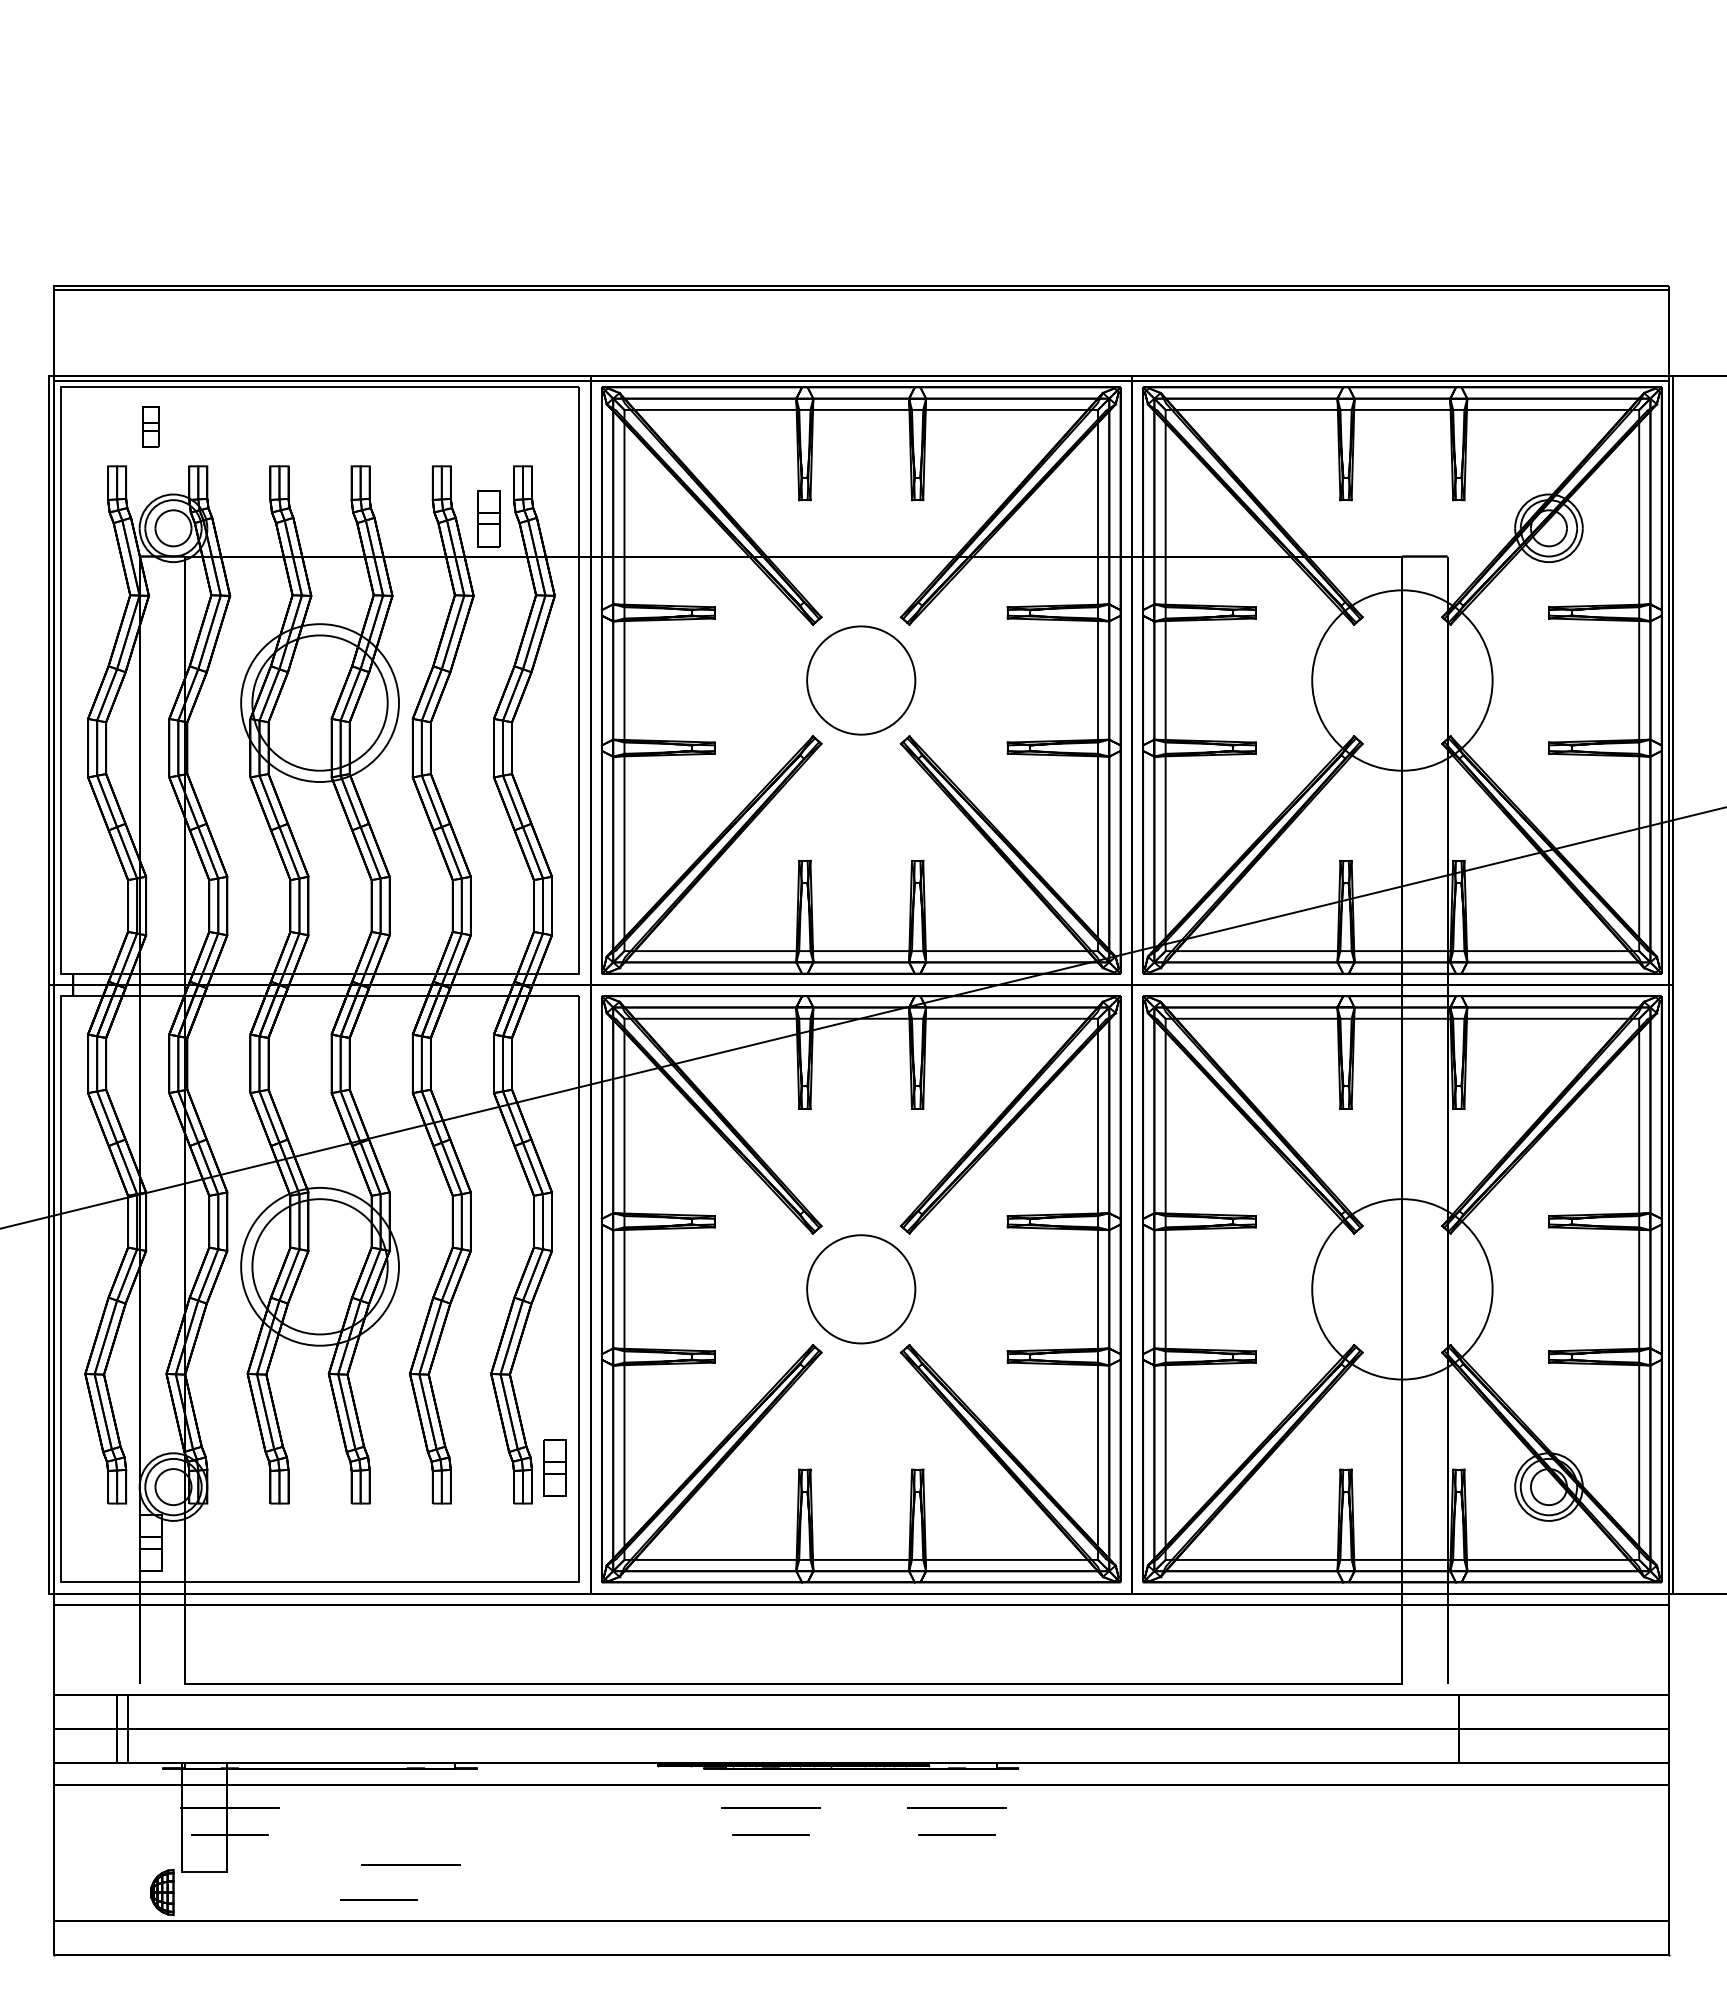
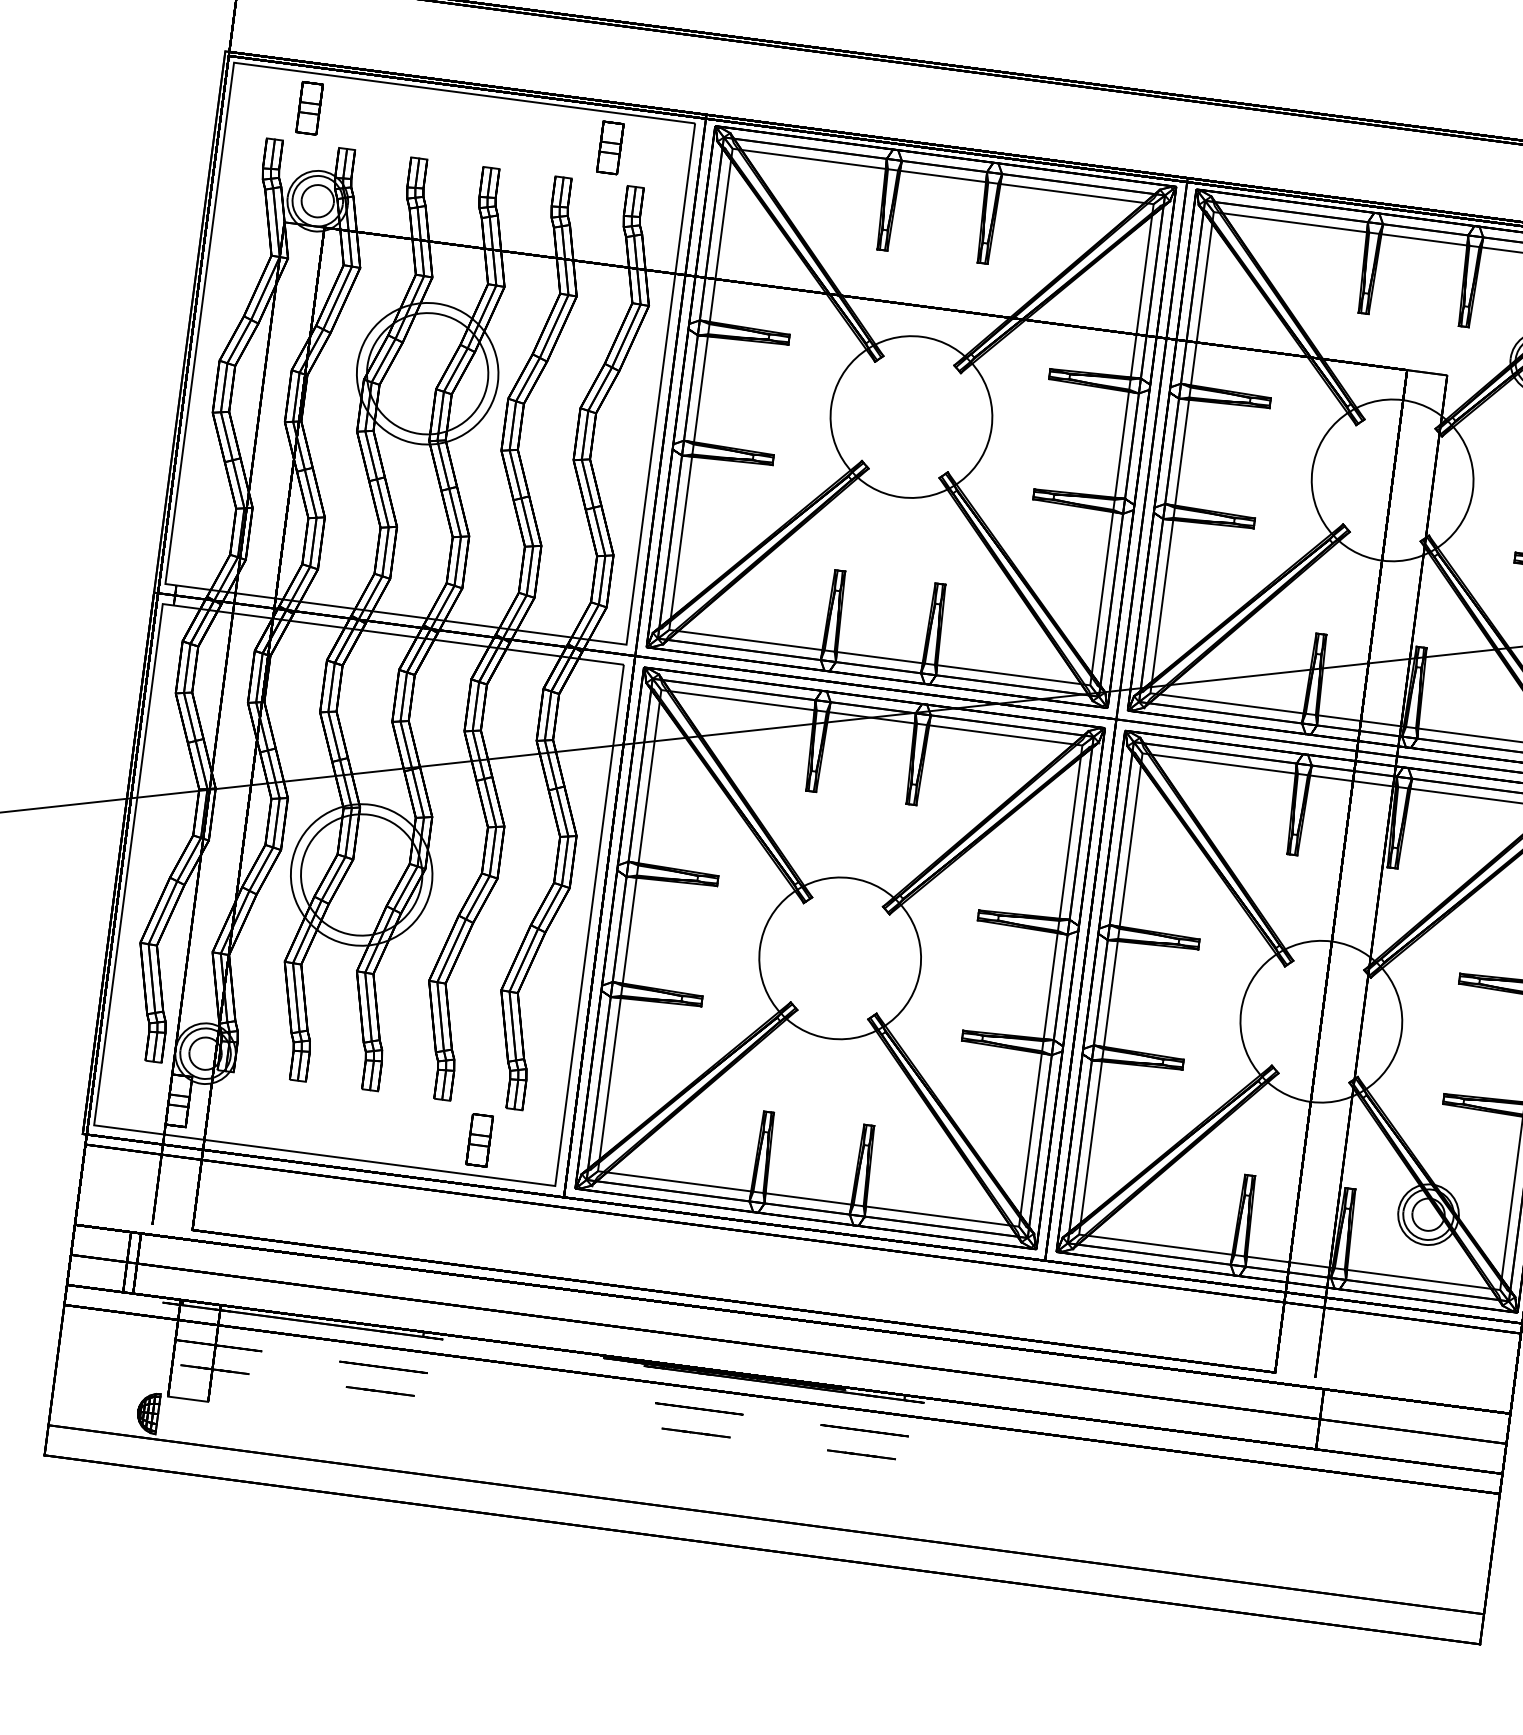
part: (150, 426) -> (309, 108), size x1.43
part: (488, 518) -> (609, 147), moved
circle: (861, 680) -> (911, 417), size x1.67
circle: (861, 1289) -> (840, 958), size x1.67
part: (554, 1467) -> (479, 1139), moved
circle: (410, 1864) -> (383, 1366), moved
line: (378, 1899) -> (380, 1390), moved

